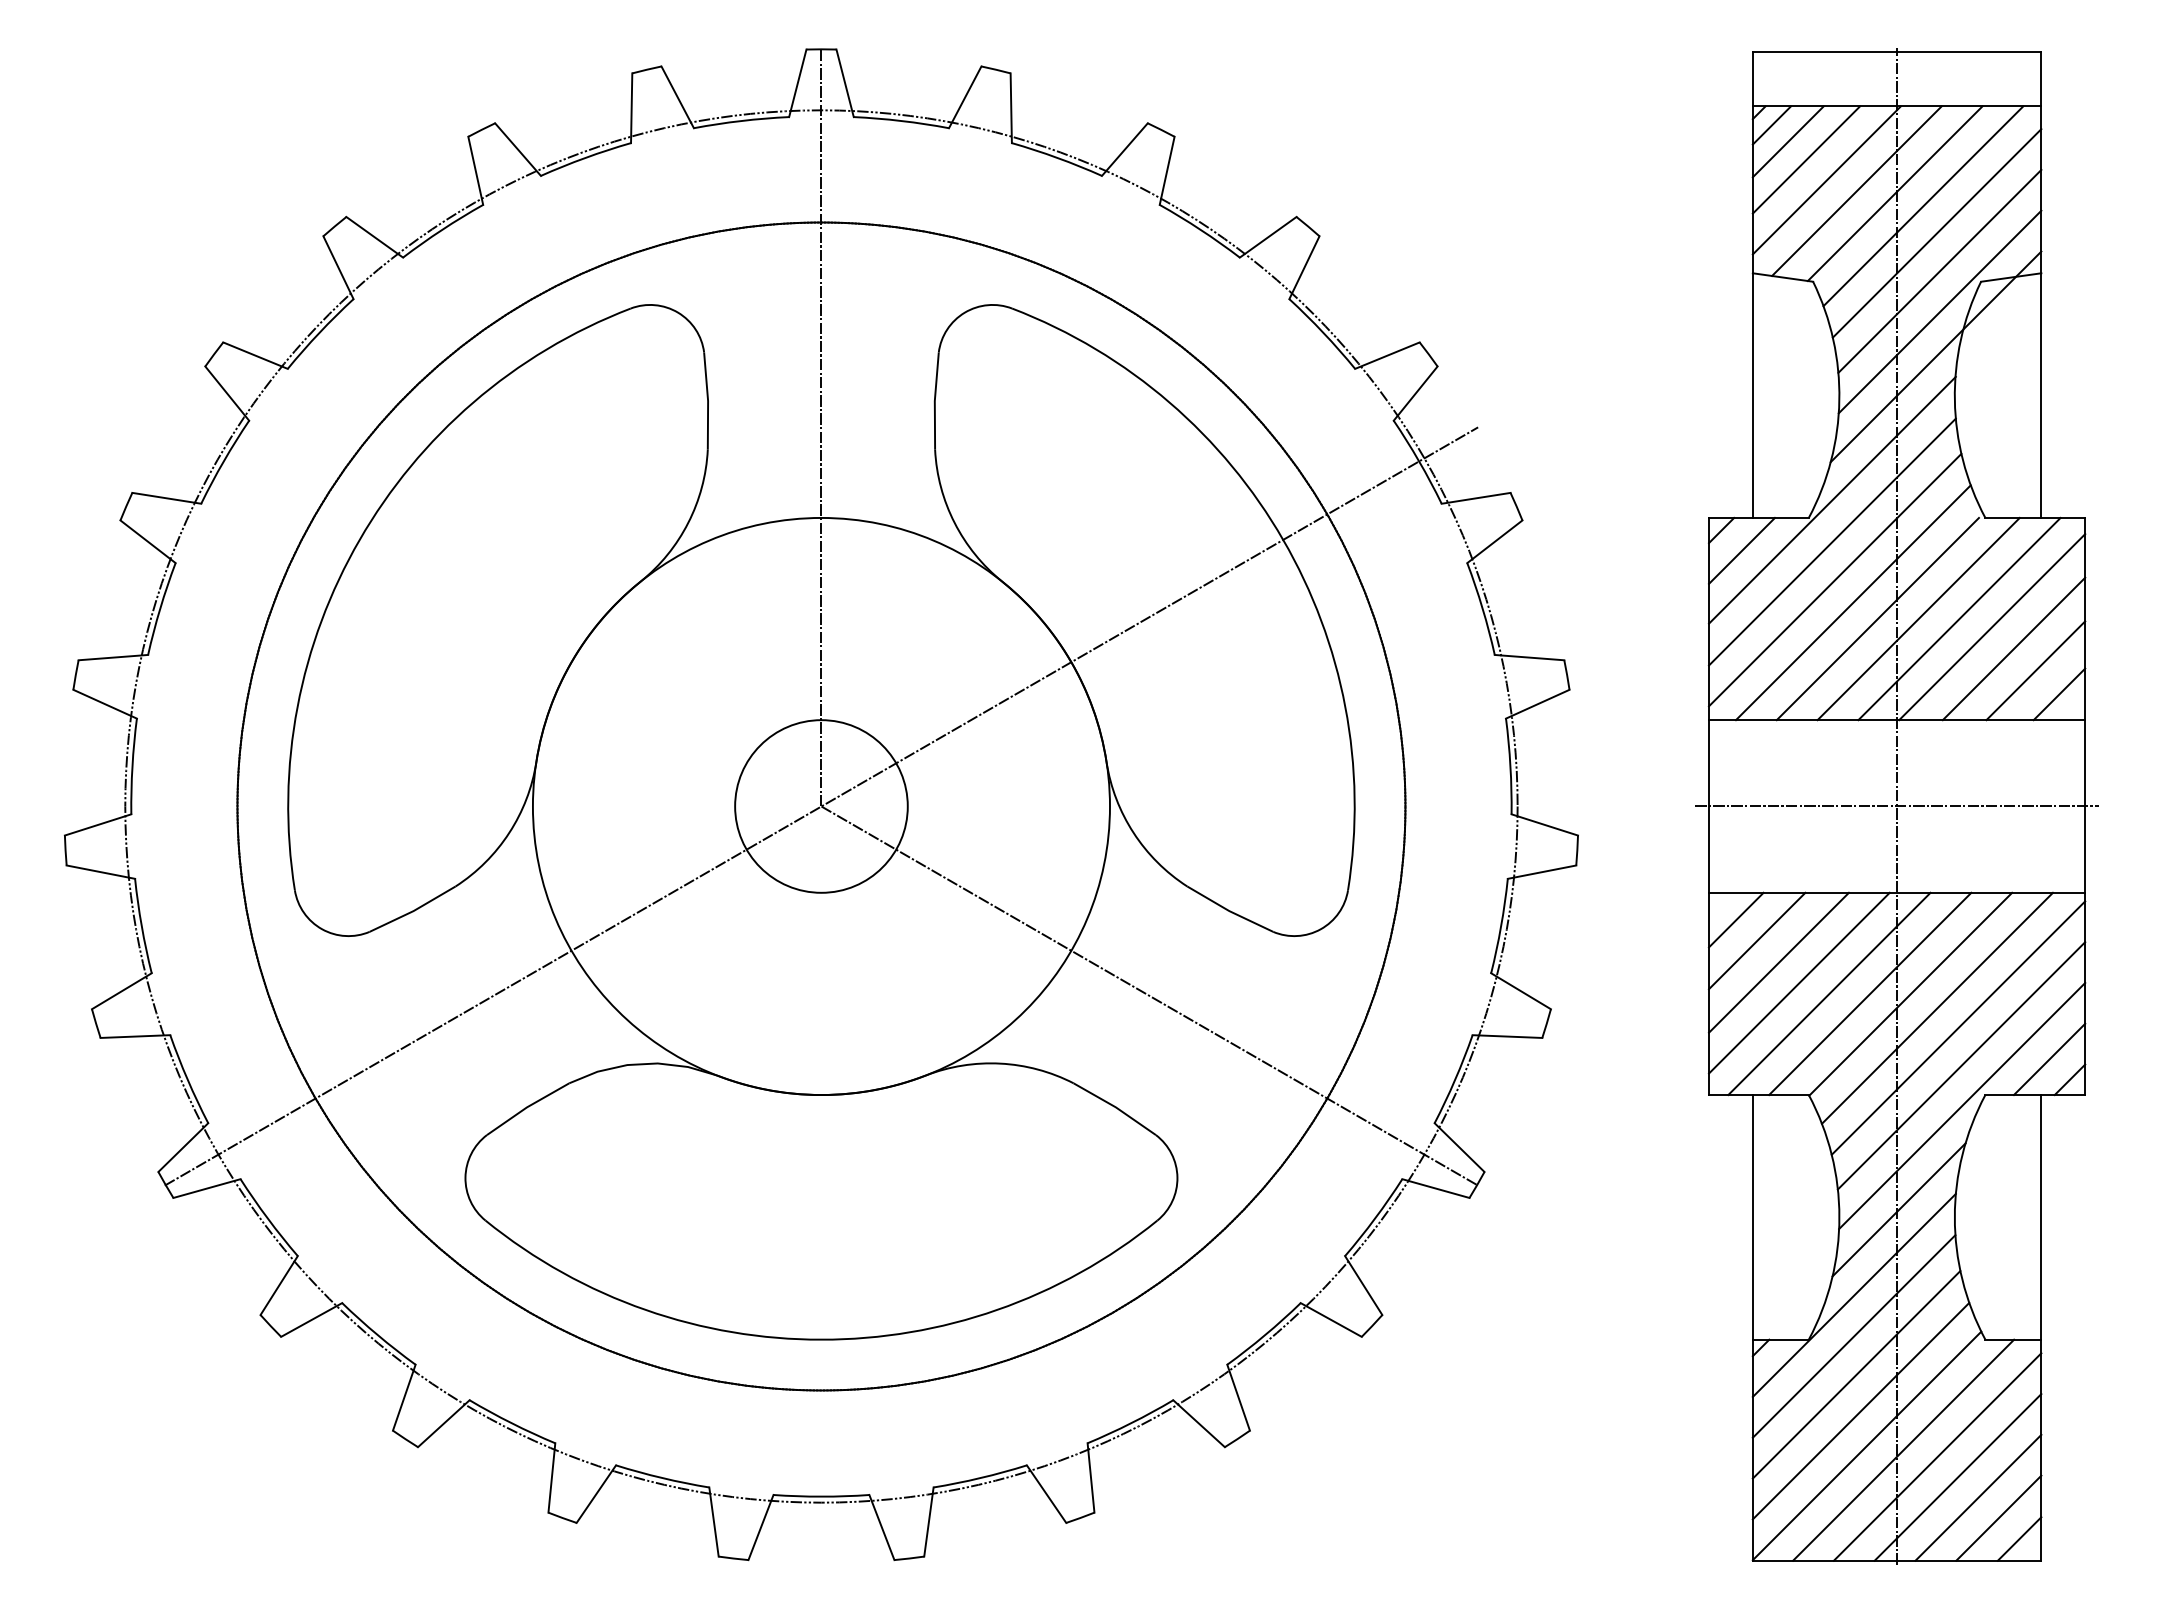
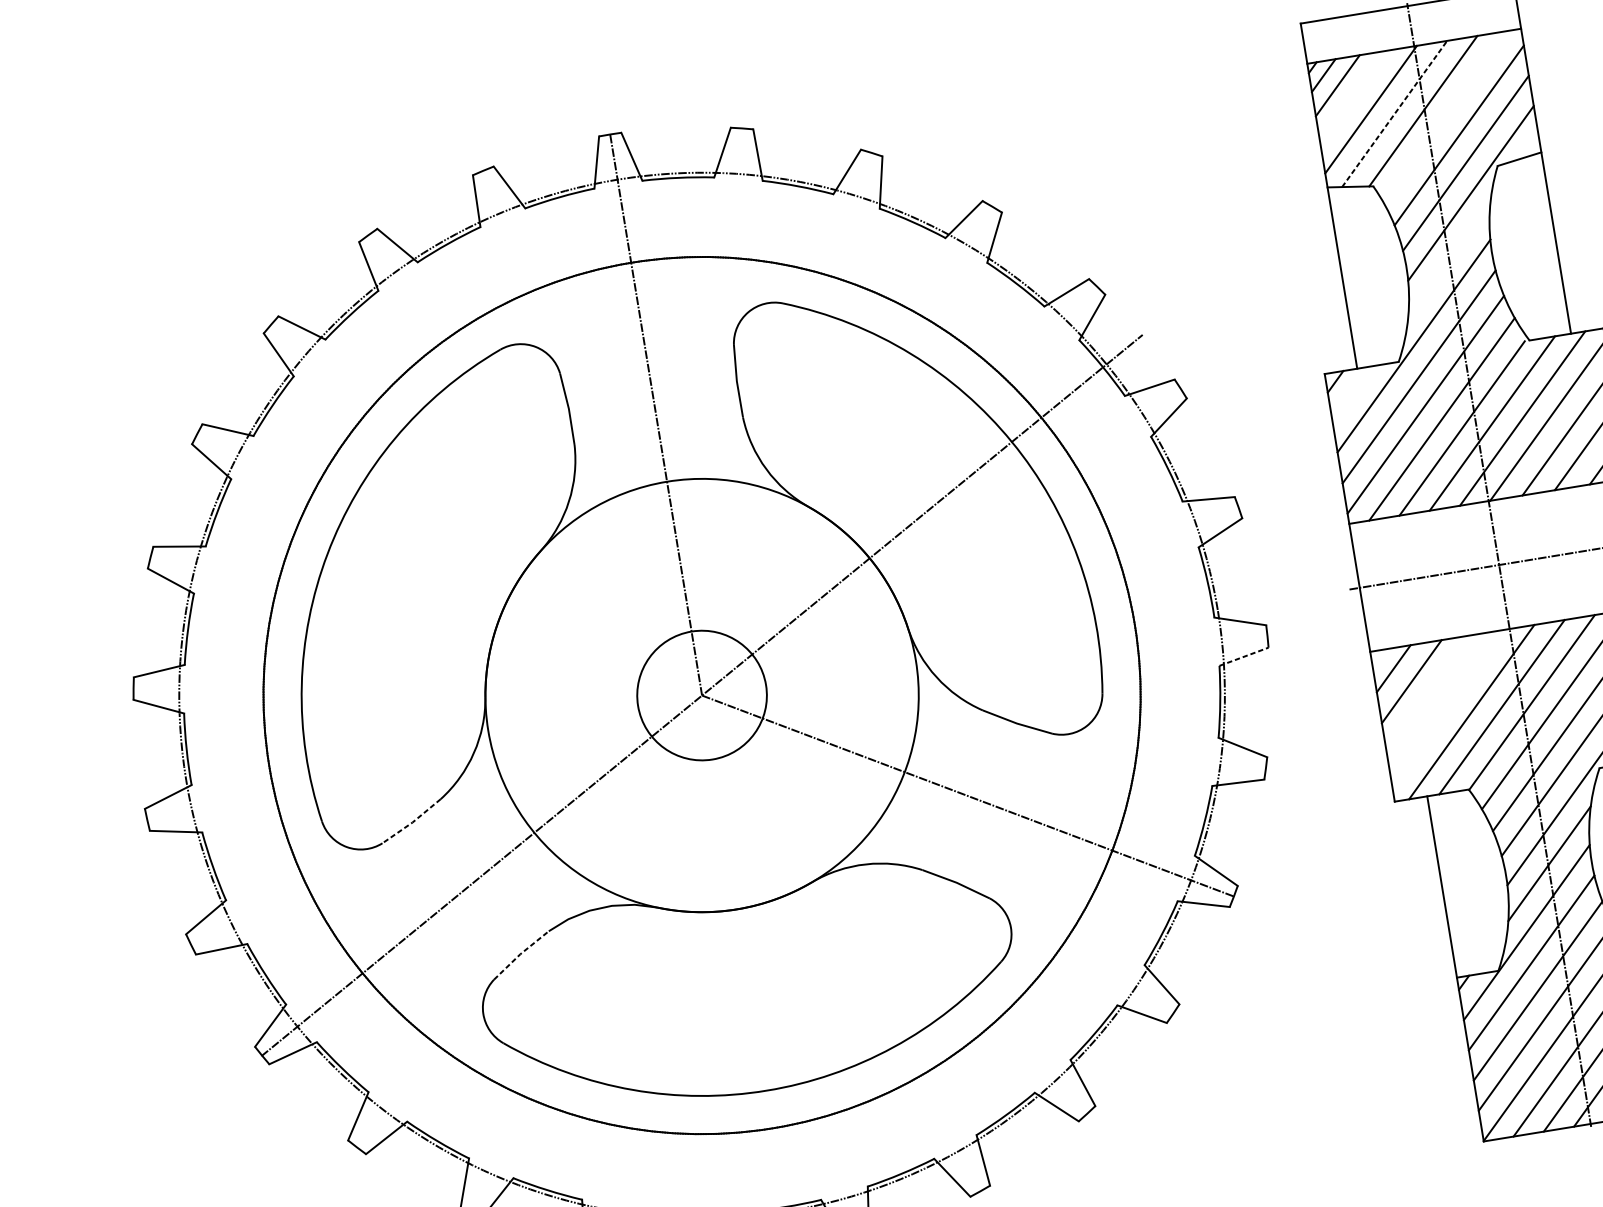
line: (1806, 159) -> (1353, 96), removed
line: (1856, 191) -> (1394, 114), solid -> dashed
line: (1923, 206) -> (1445, 117), removed
line: (1935, 356) -> (1473, 226), removed
line: (1741, 550) -> (1352, 394), removed
line: (1542, 872) -> (1244, 656), solid -> dashed
line: (413, 911) -> (412, 822), solid -> dashed
line: (1778, 962) -> (1430, 695), removed
line: (1798, 982) -> (1447, 707), removed
line: (527, 1107) -> (520, 954), solid -> dashed

